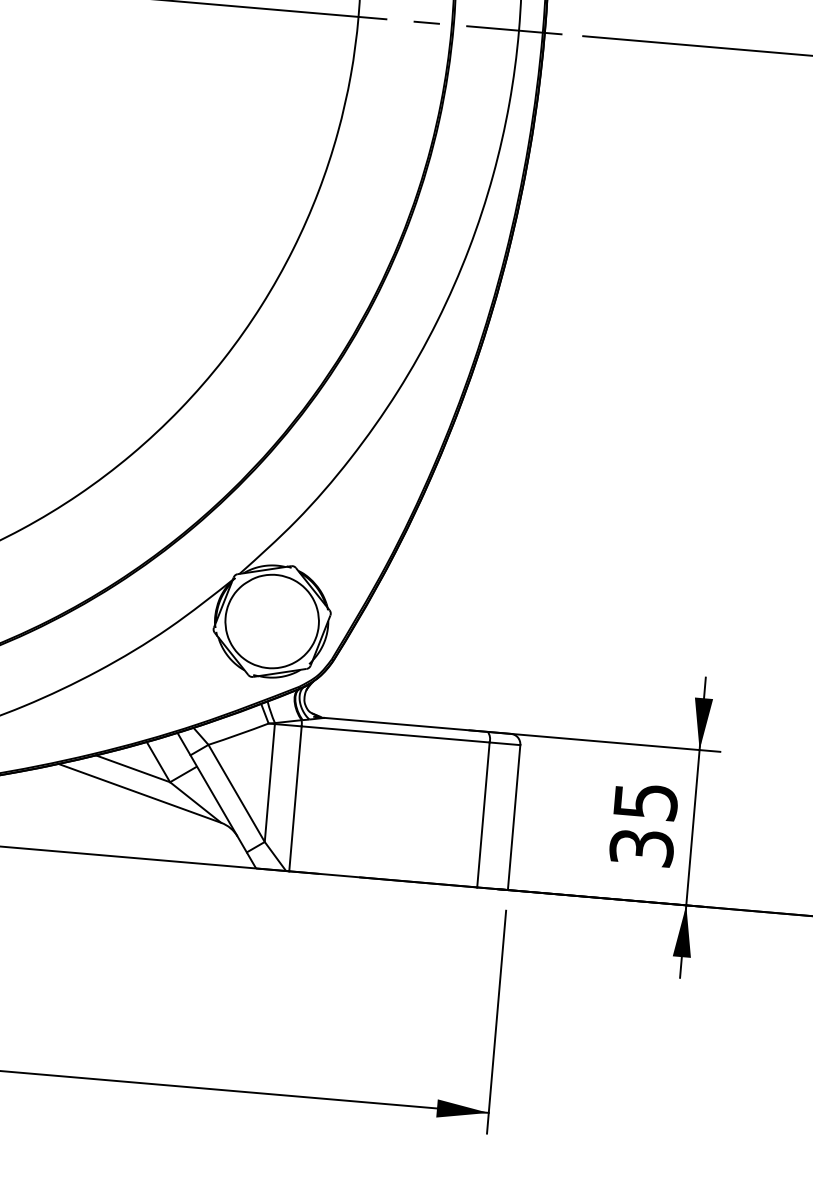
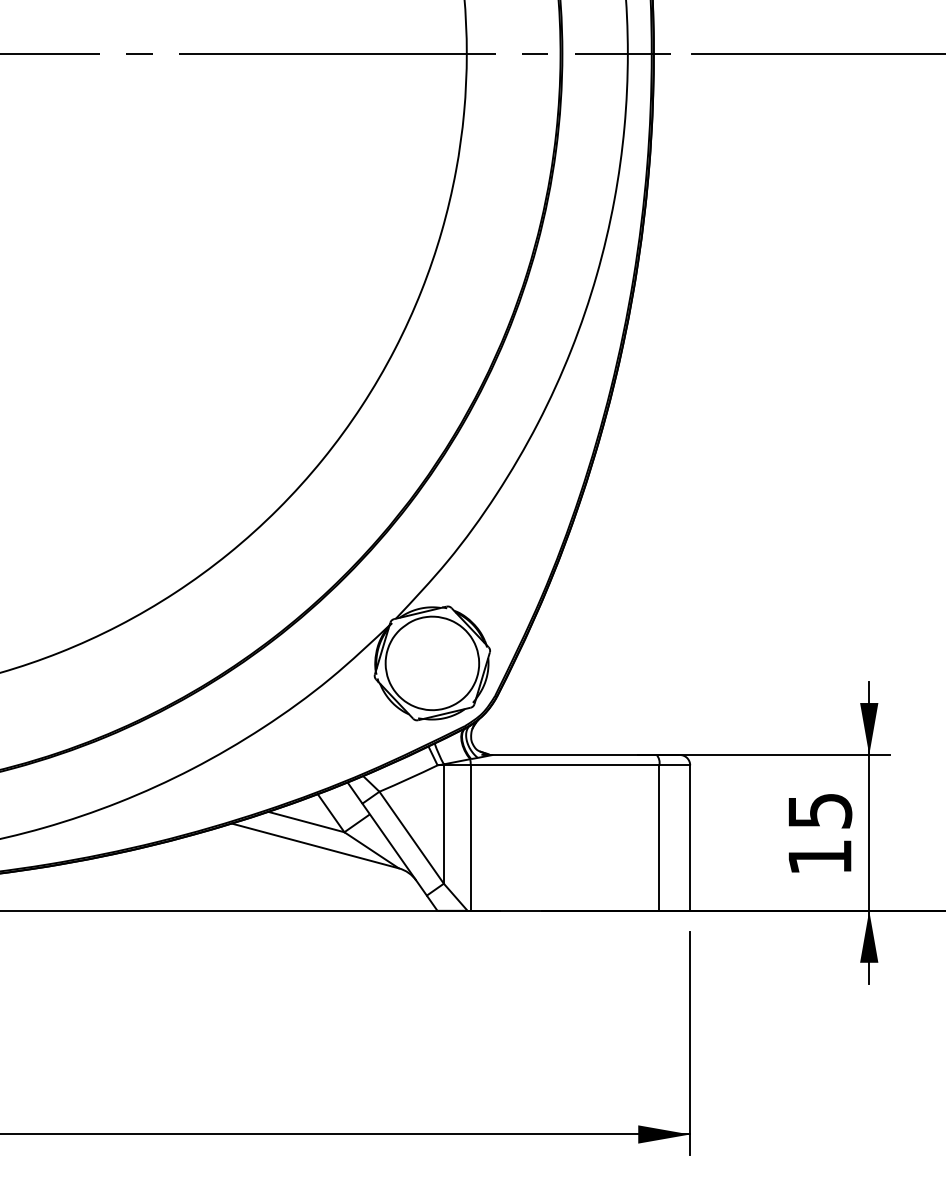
text: (641, 847) -> (819, 857), 35 -> 15

